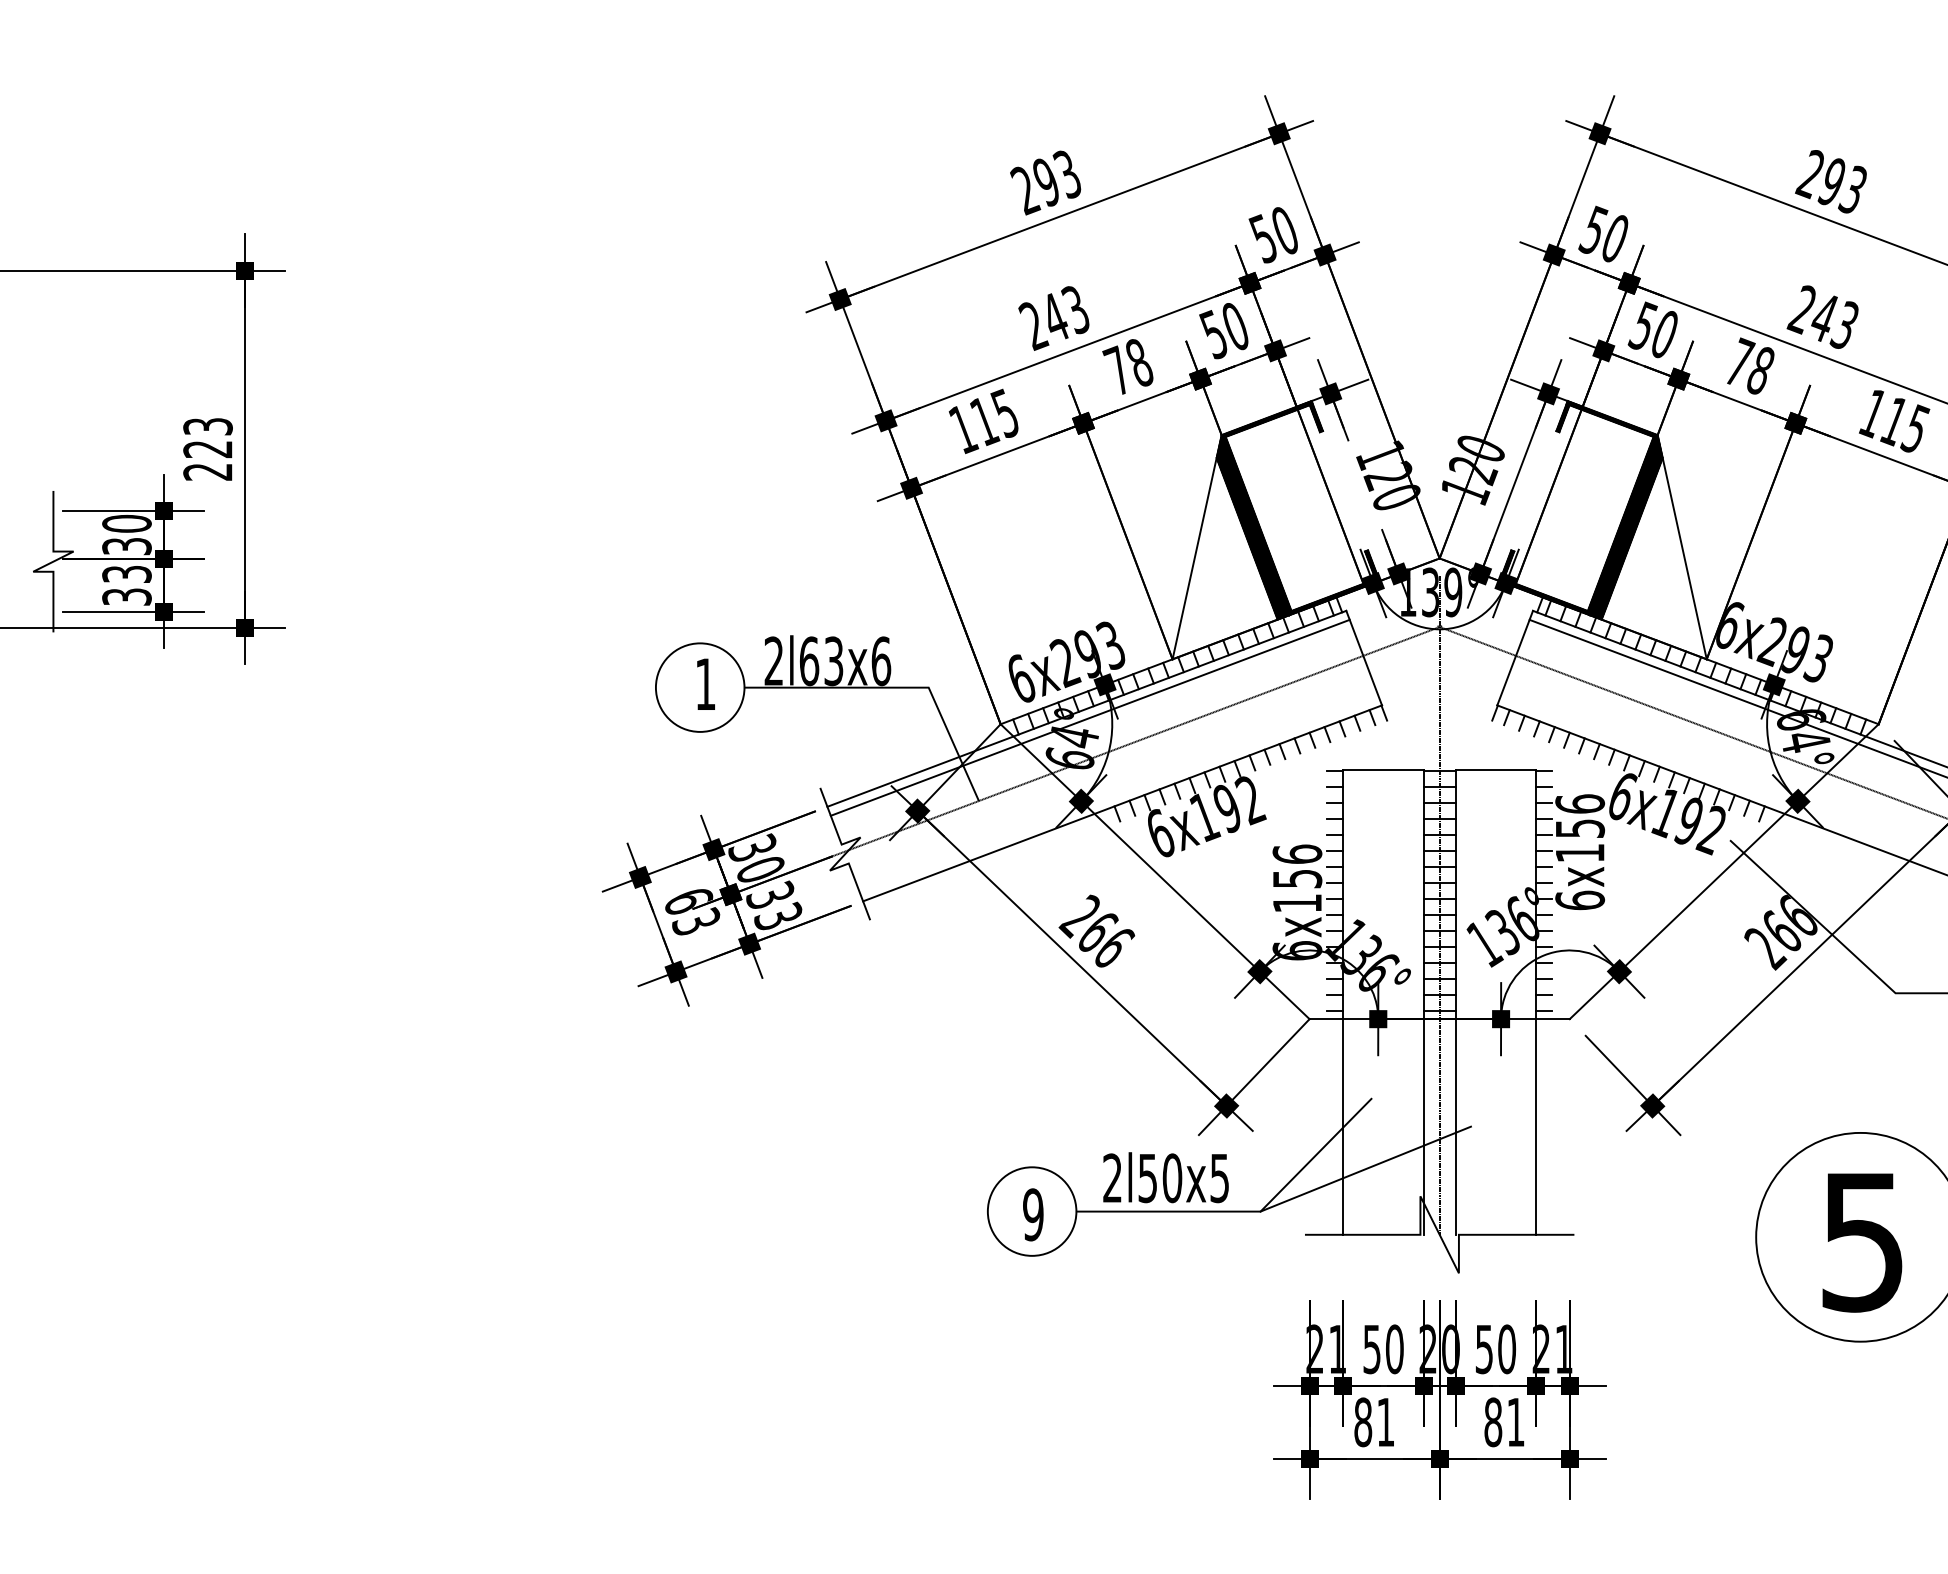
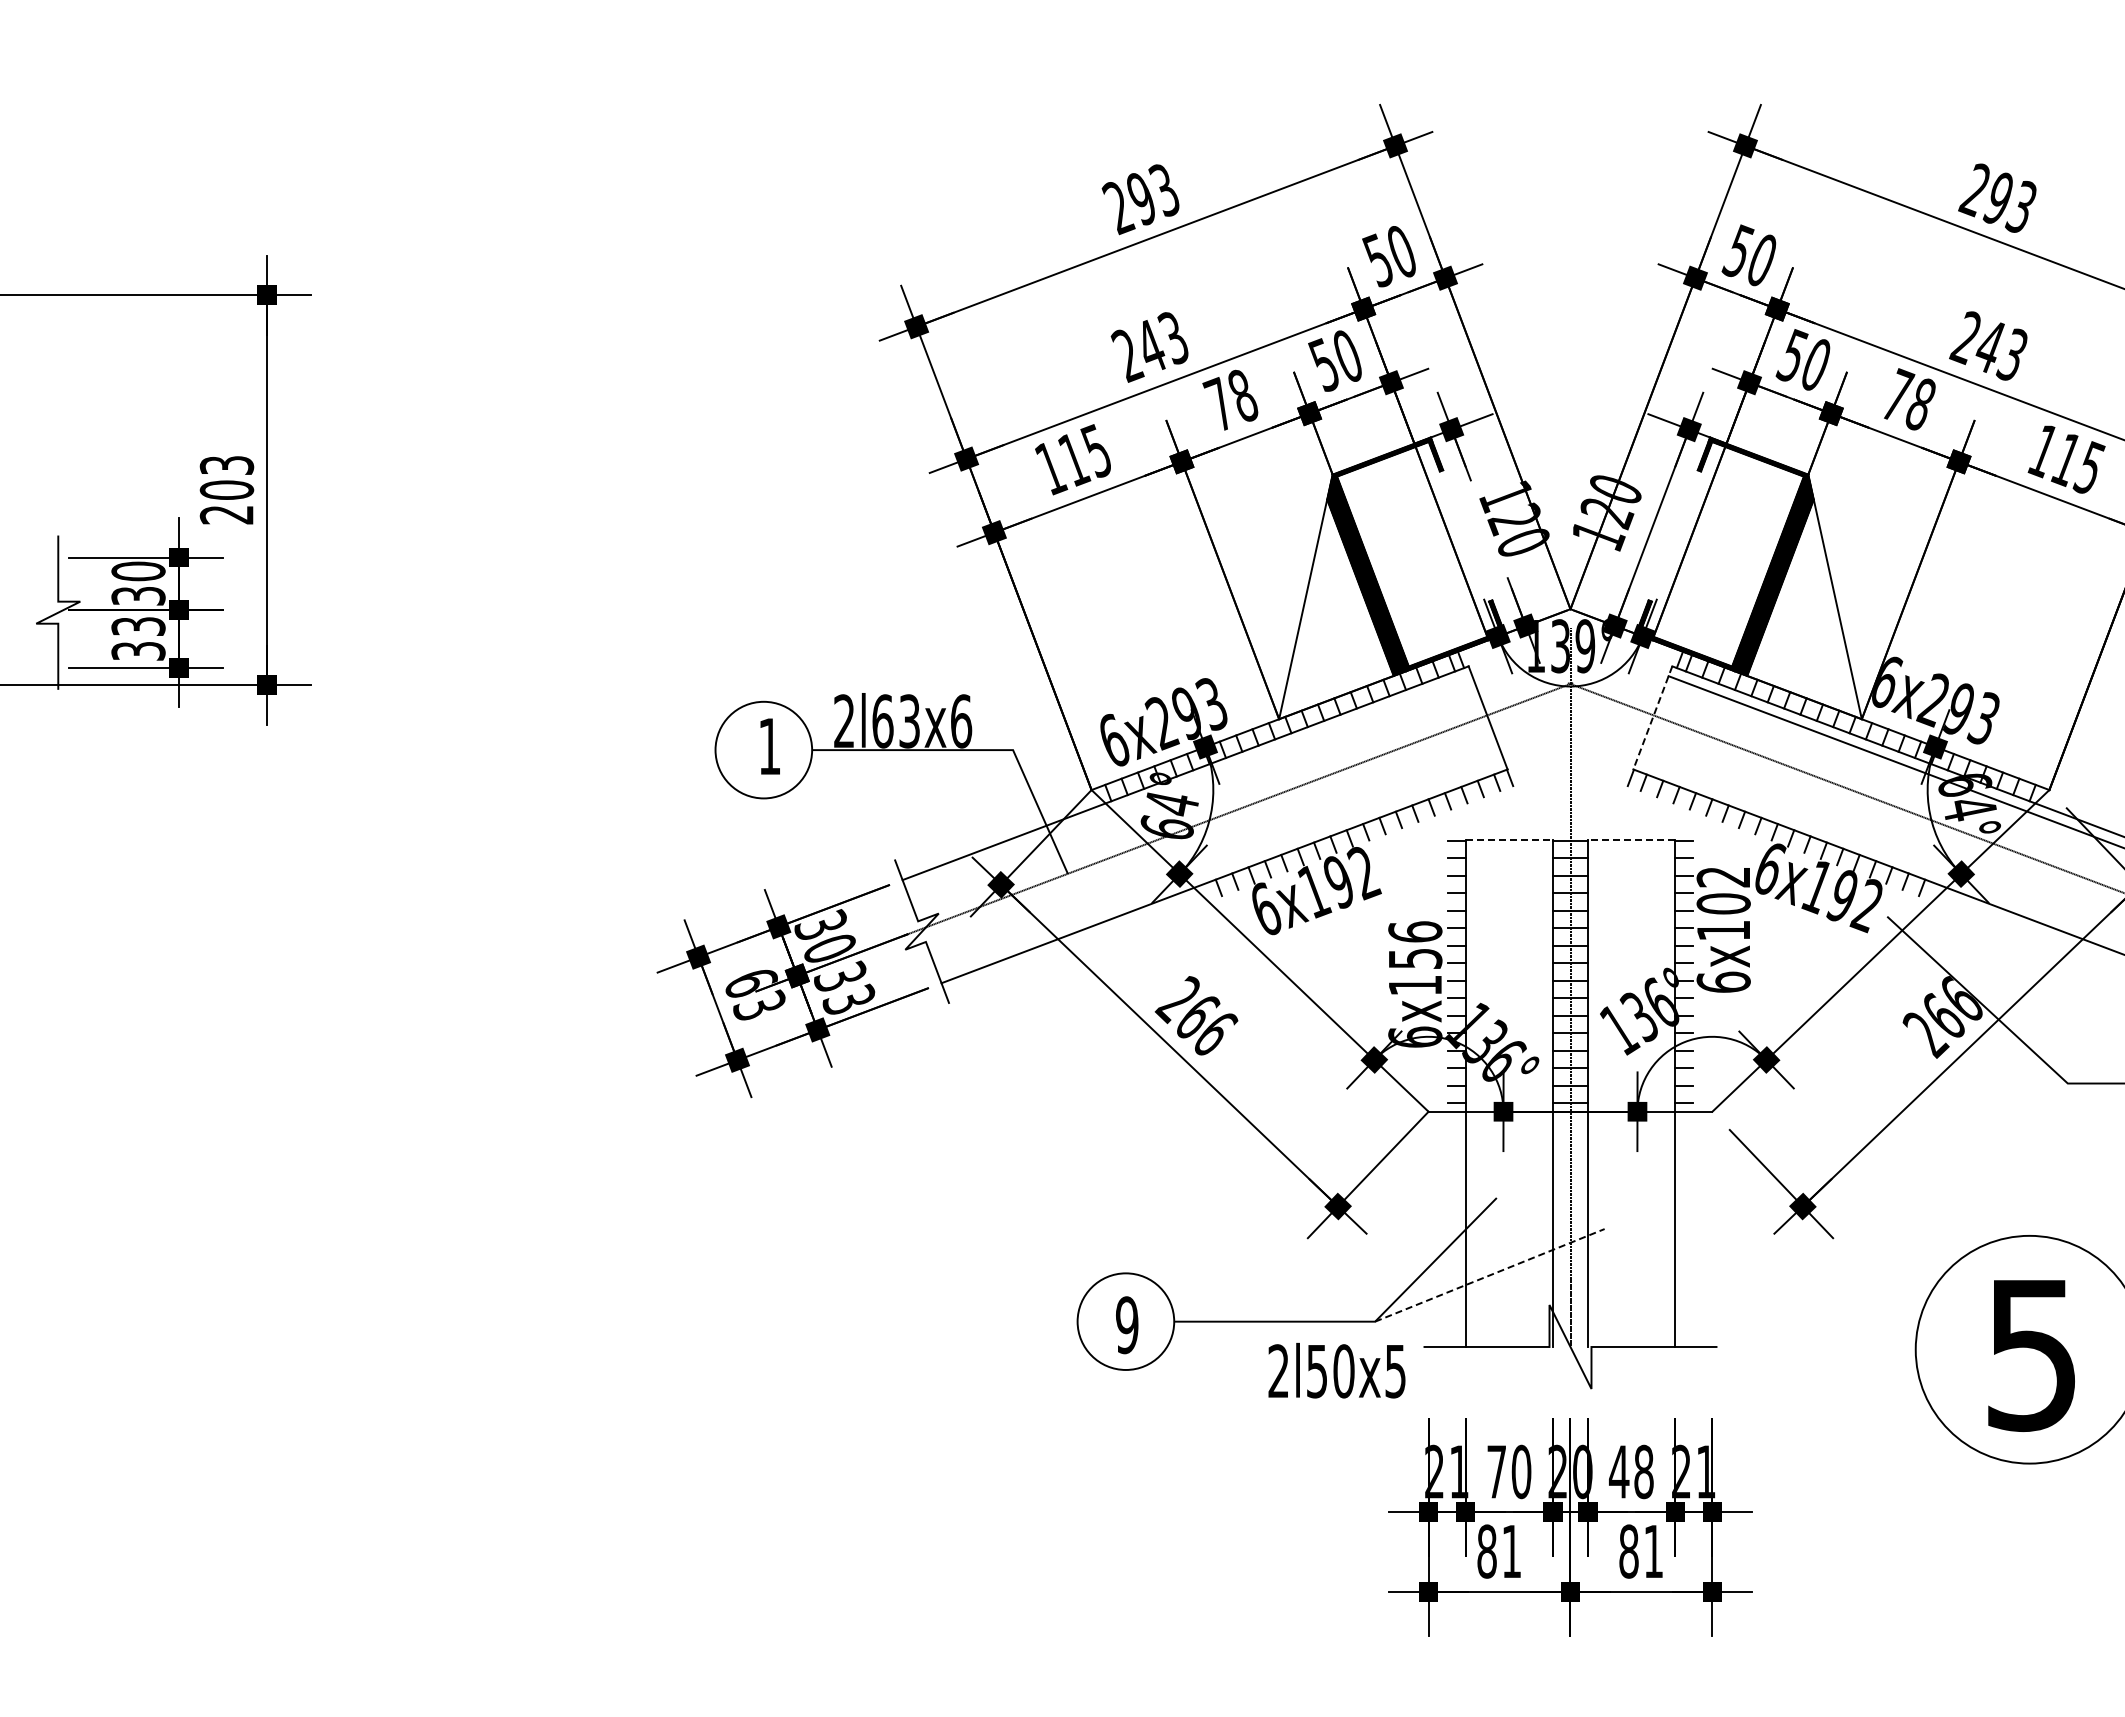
text: (207, 448) -> (226, 489), 223 -> 203
line: (1514, 658) -> (1652, 718), solid -> dashed
line: (1090, 717) -> (1189, 782), removed
line: (1383, 769) -> (1509, 839), solid -> dashed
line: (1495, 769) -> (1631, 839), solid -> dashed
text: (1579, 816) -> (1723, 890), 6x156 -> 6x102
line: (1365, 1169) -> (1489, 1275), solid -> dashed
text: (1165, 1177) -> (1336, 1370), moved
text: (1371, 1349) -> (1496, 1472), 50 -> 70
text: (1495, 1349) -> (1631, 1472), 50 -> 48

